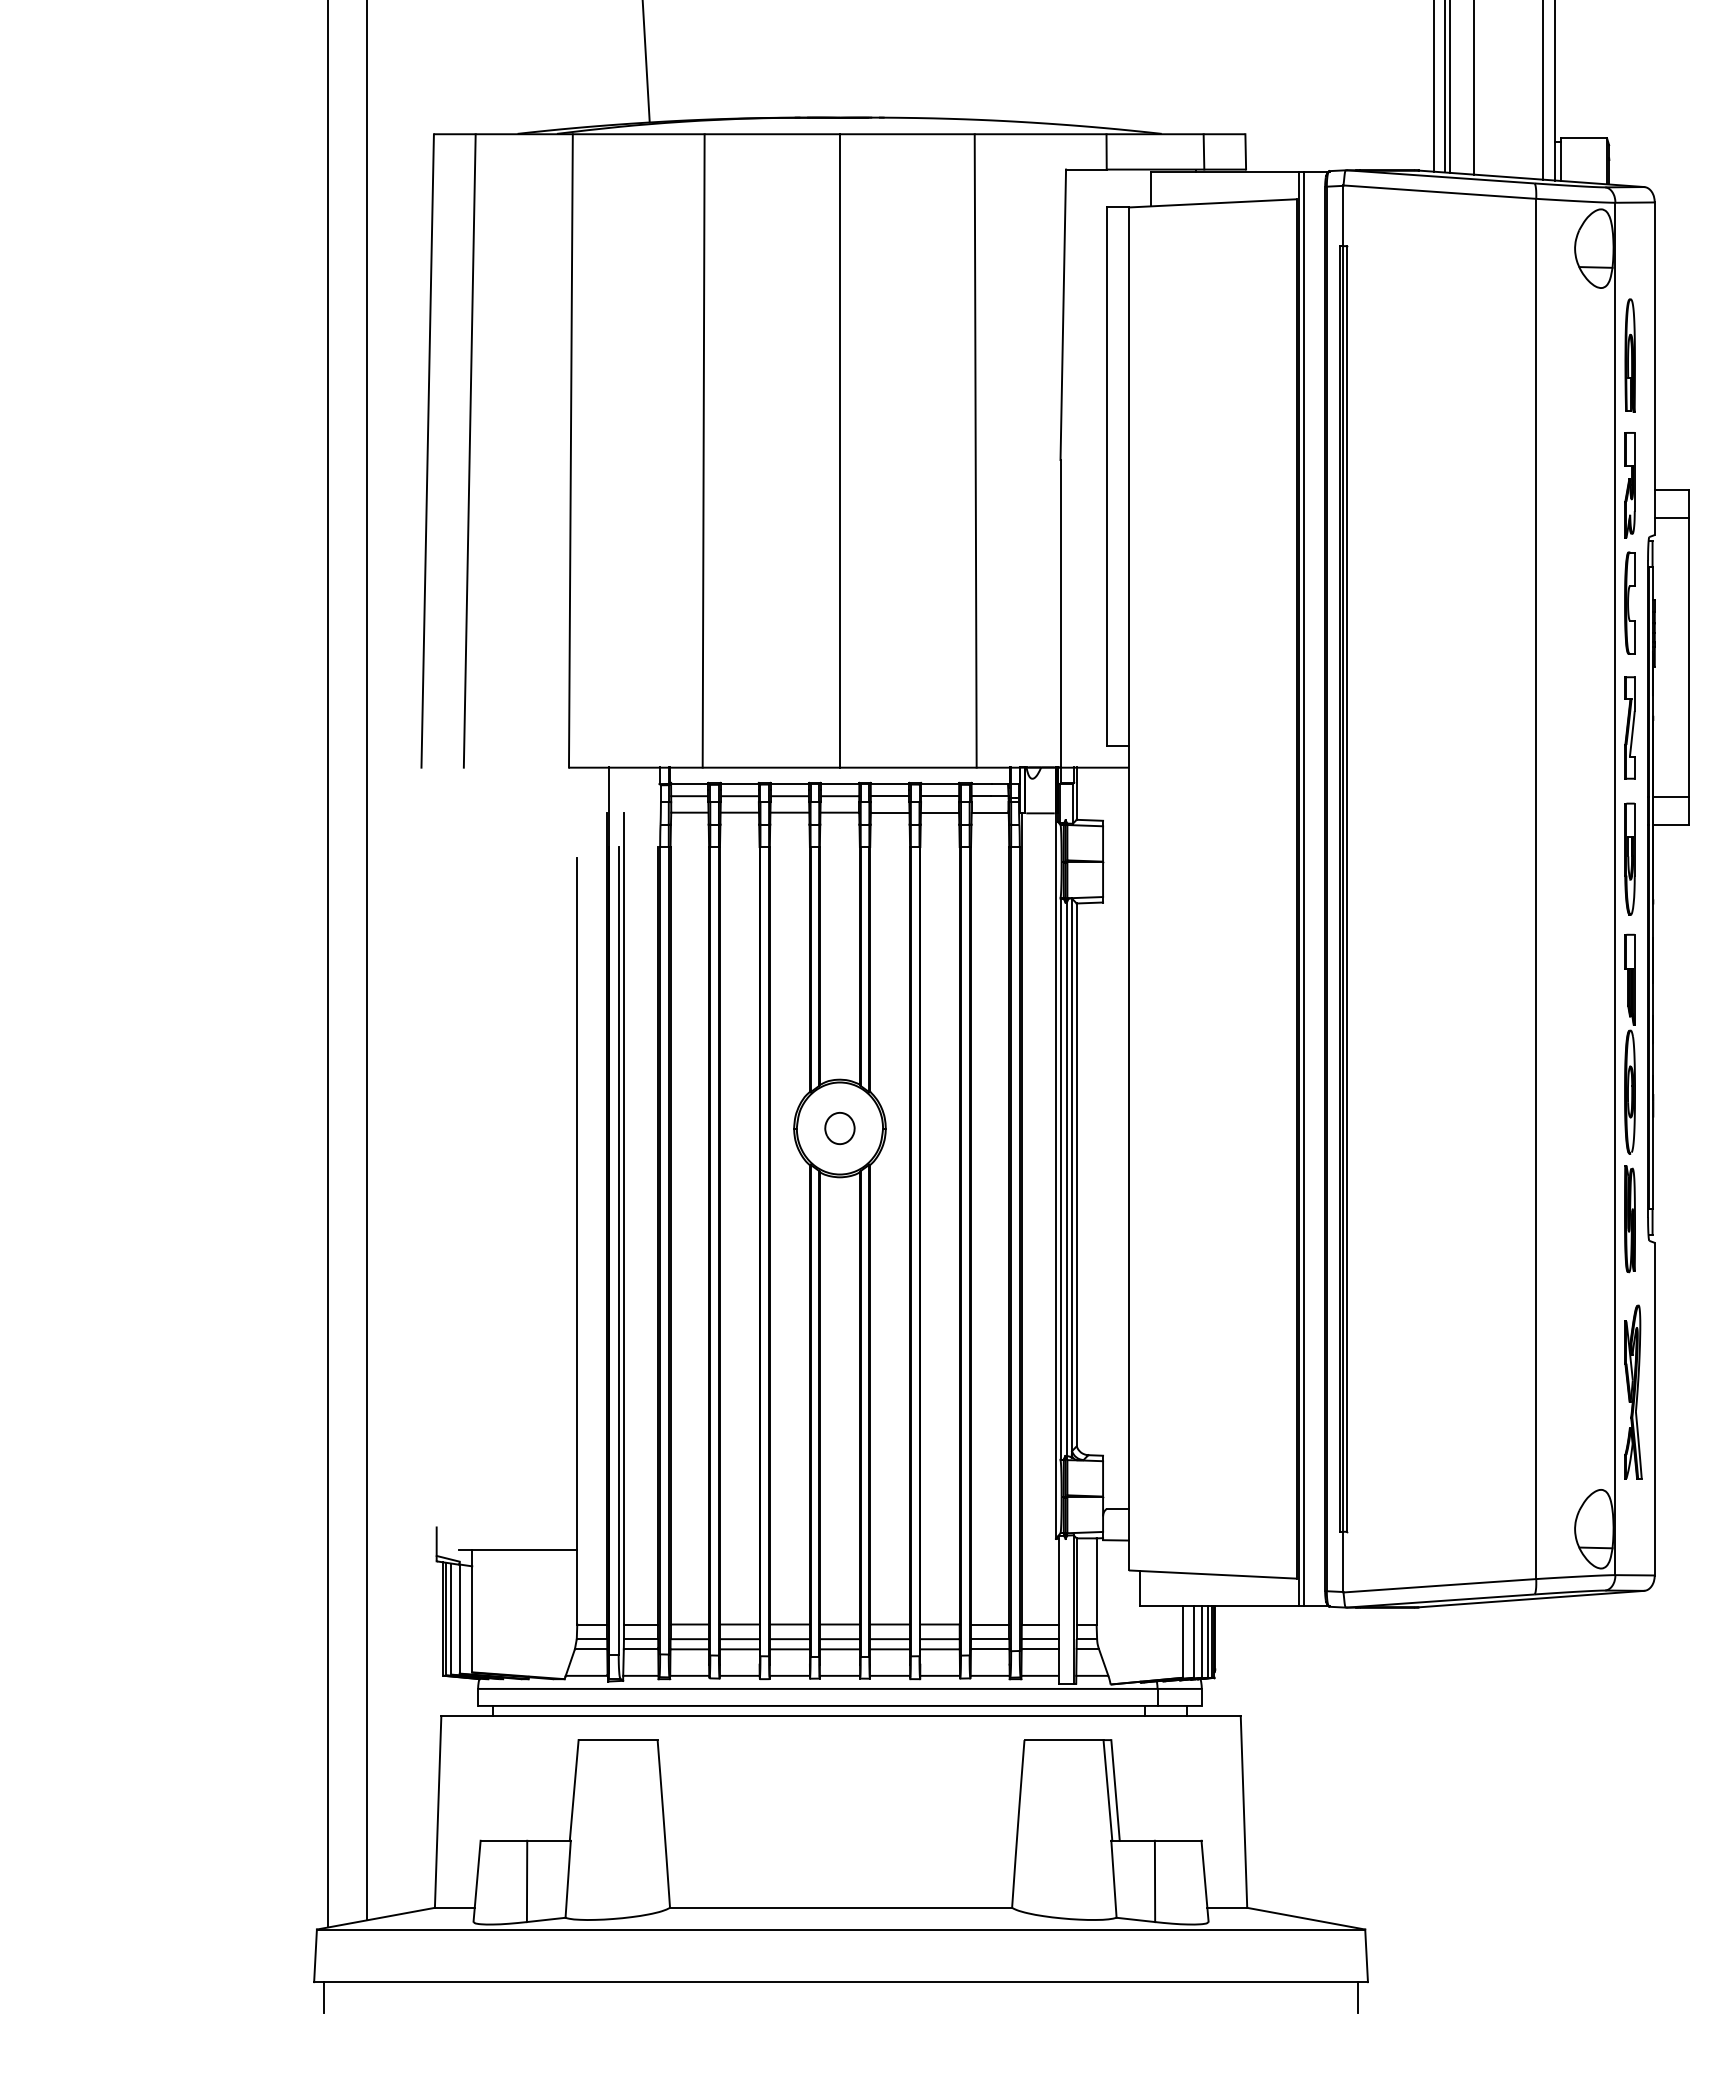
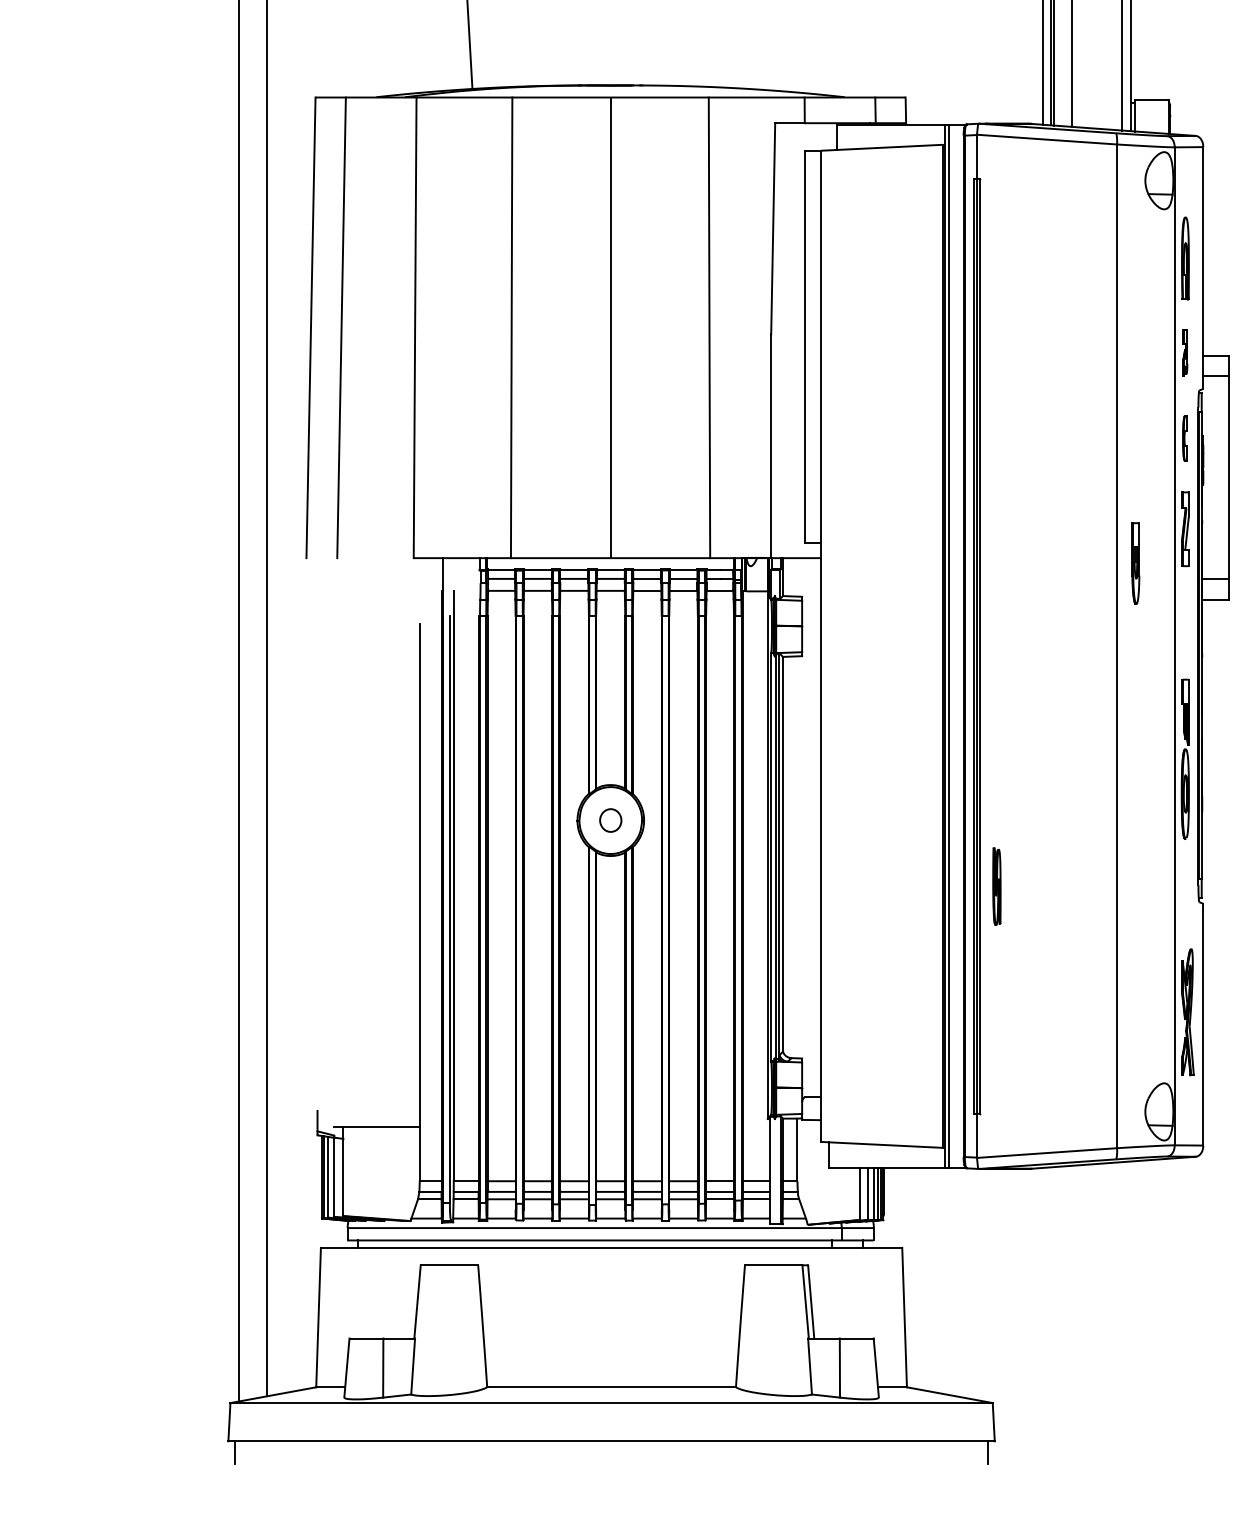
part: (1629, 485) -> (1184, 352), size x0.6
part: (1629, 602) -> (1184, 438), size x0.6
part: (1629, 858) -> (1135, 563), moved
part: (1629, 1219) -> (996, 886), moved

